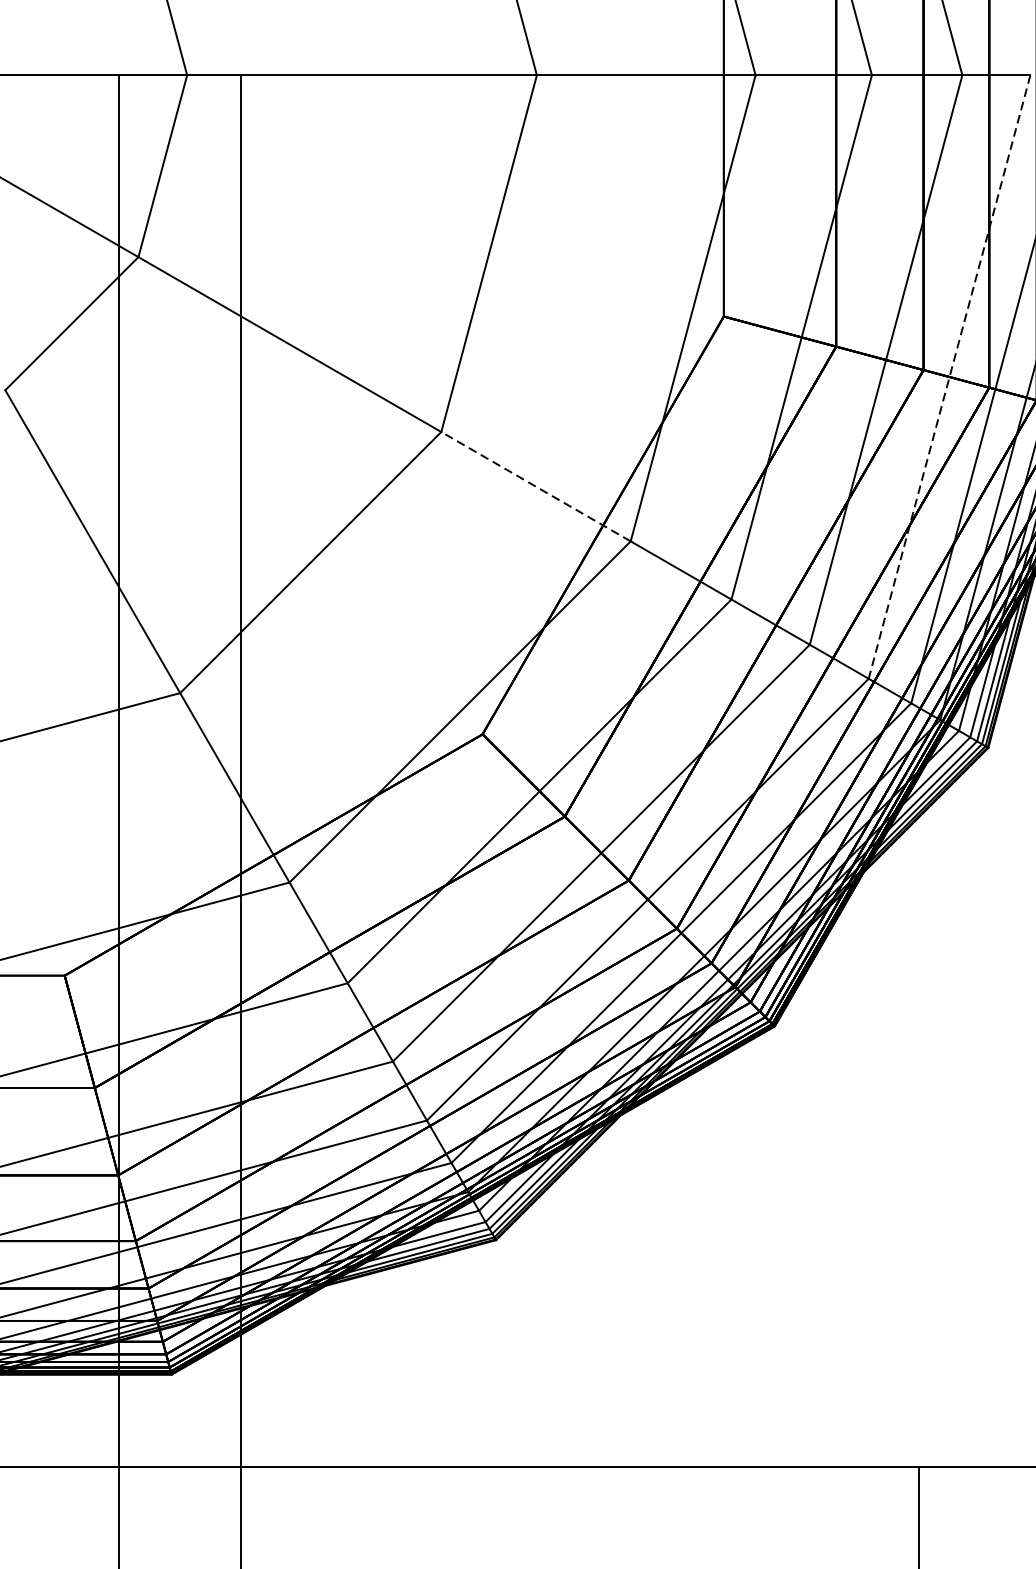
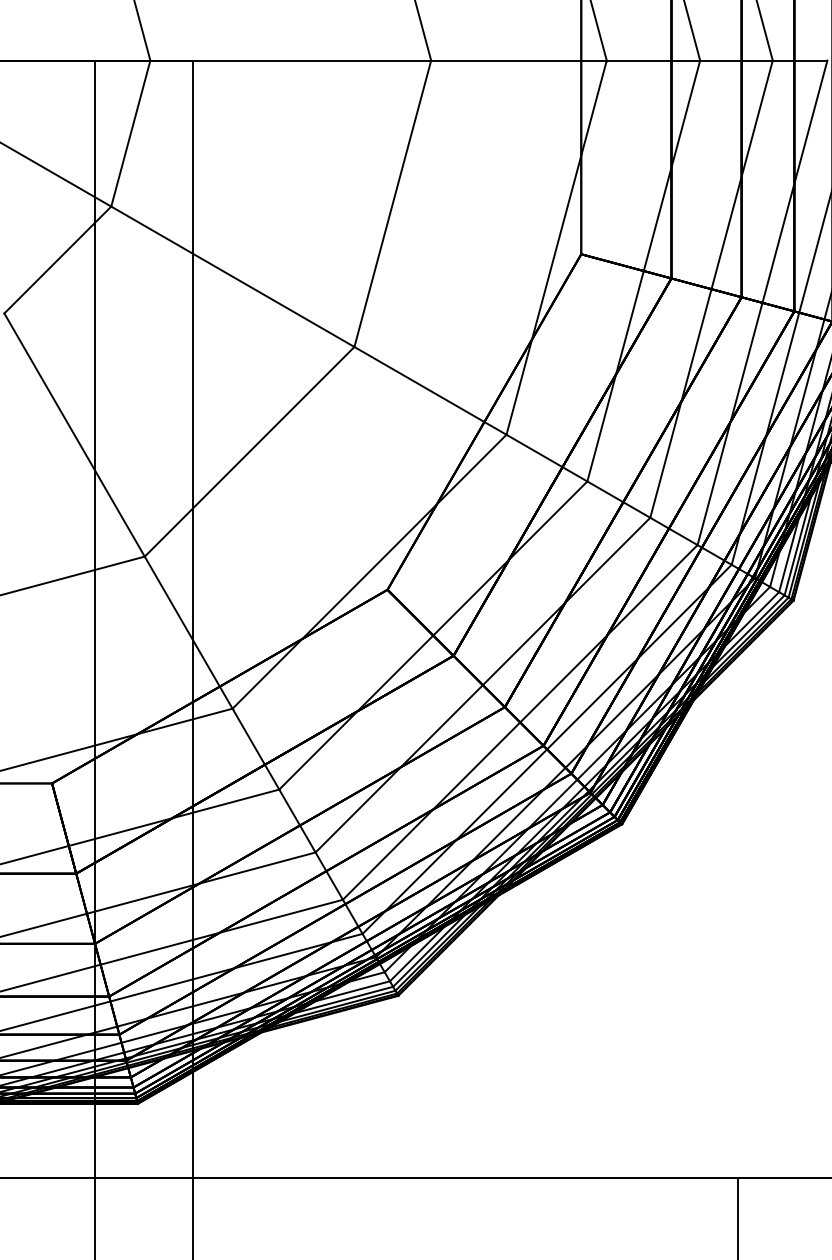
line: (949, 376) -> (762, 302), dashed -> solid
line: (536, 486) -> (430, 390), dashed -> solid

